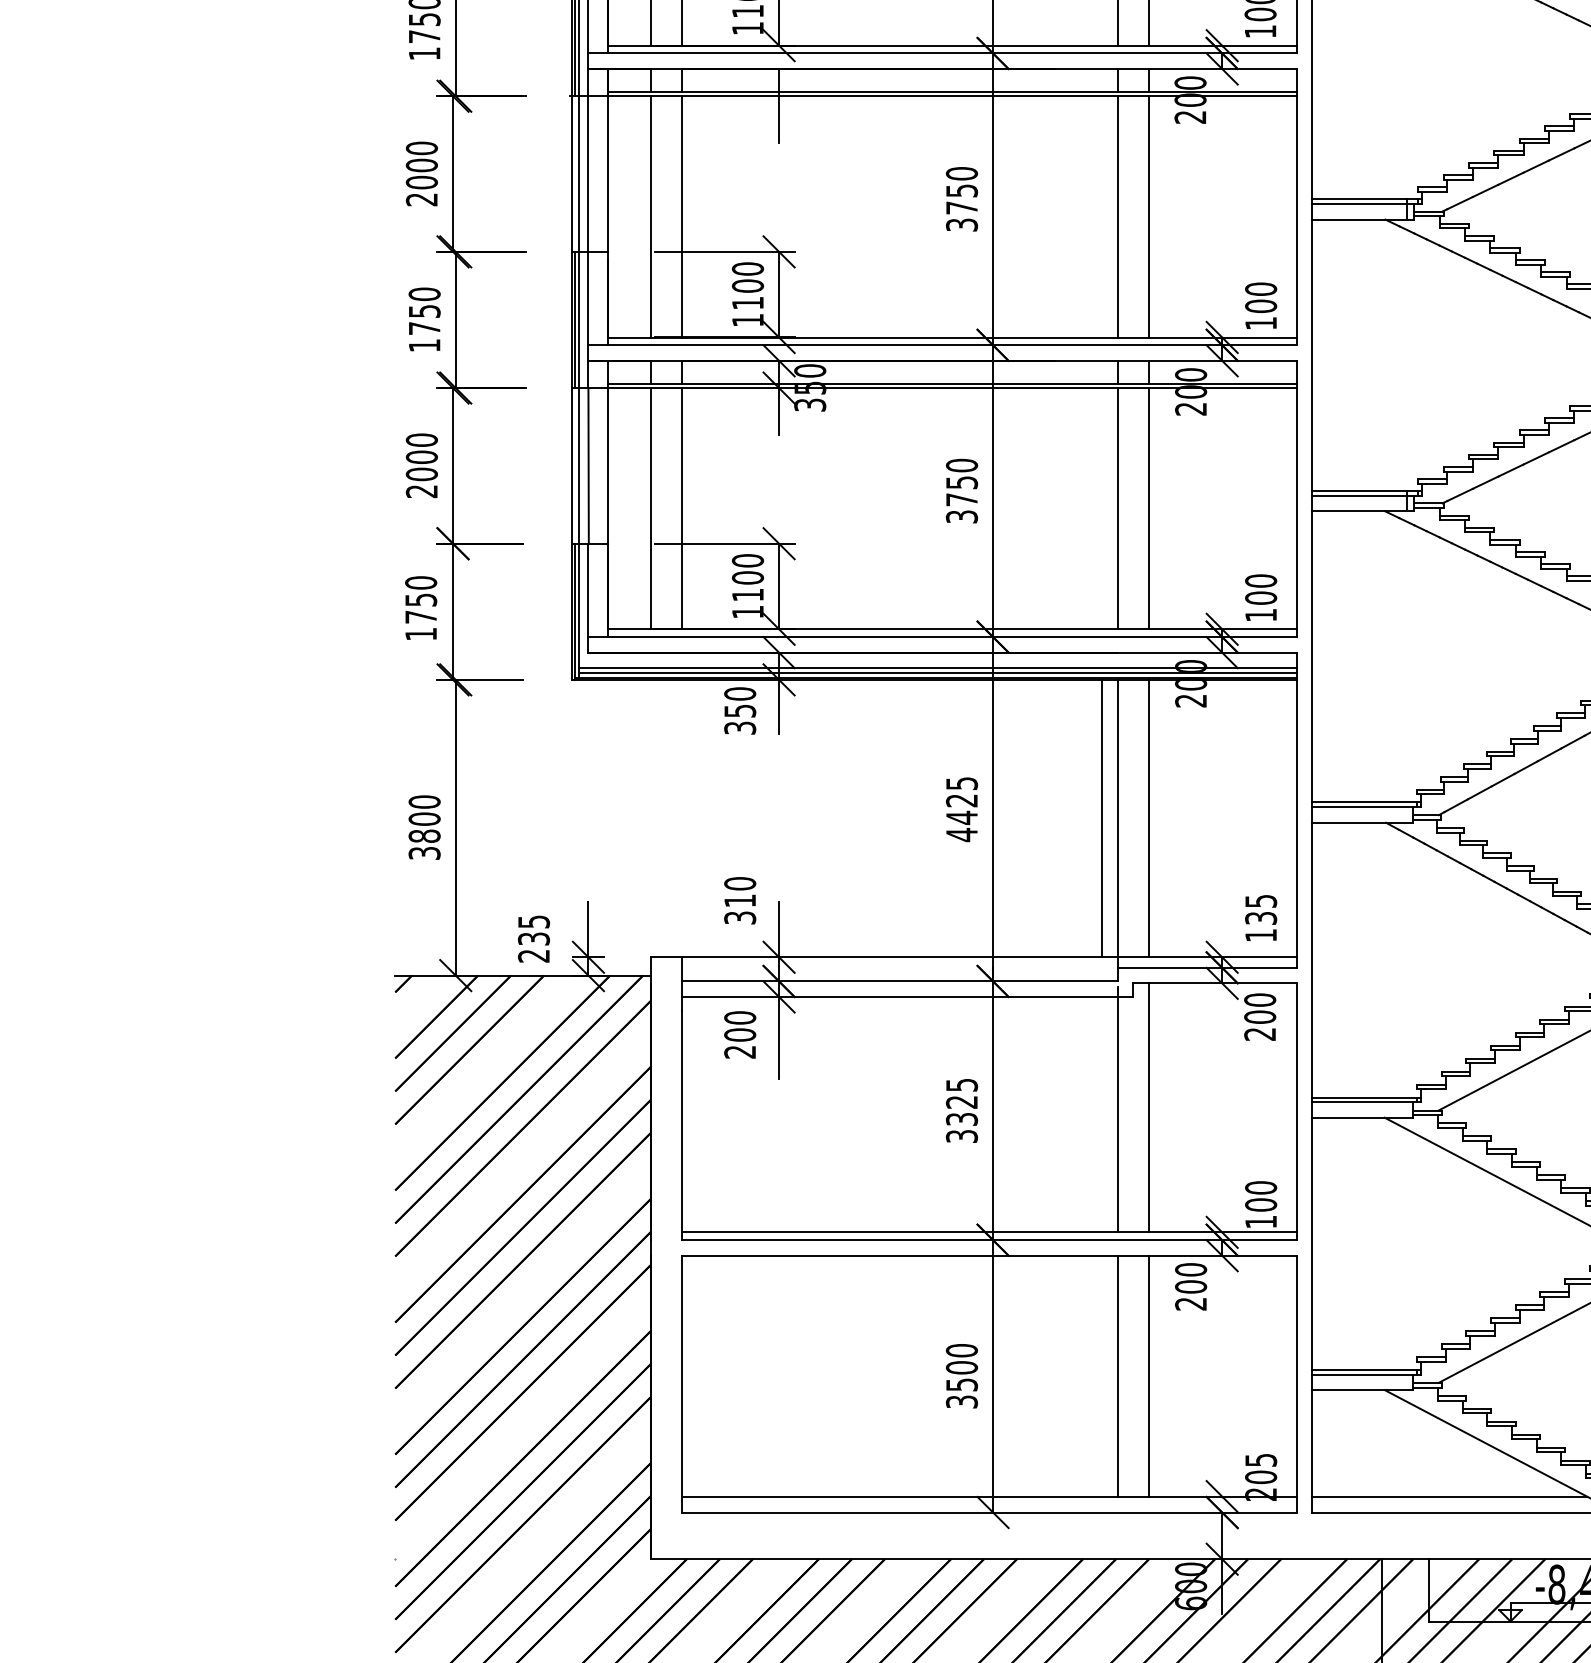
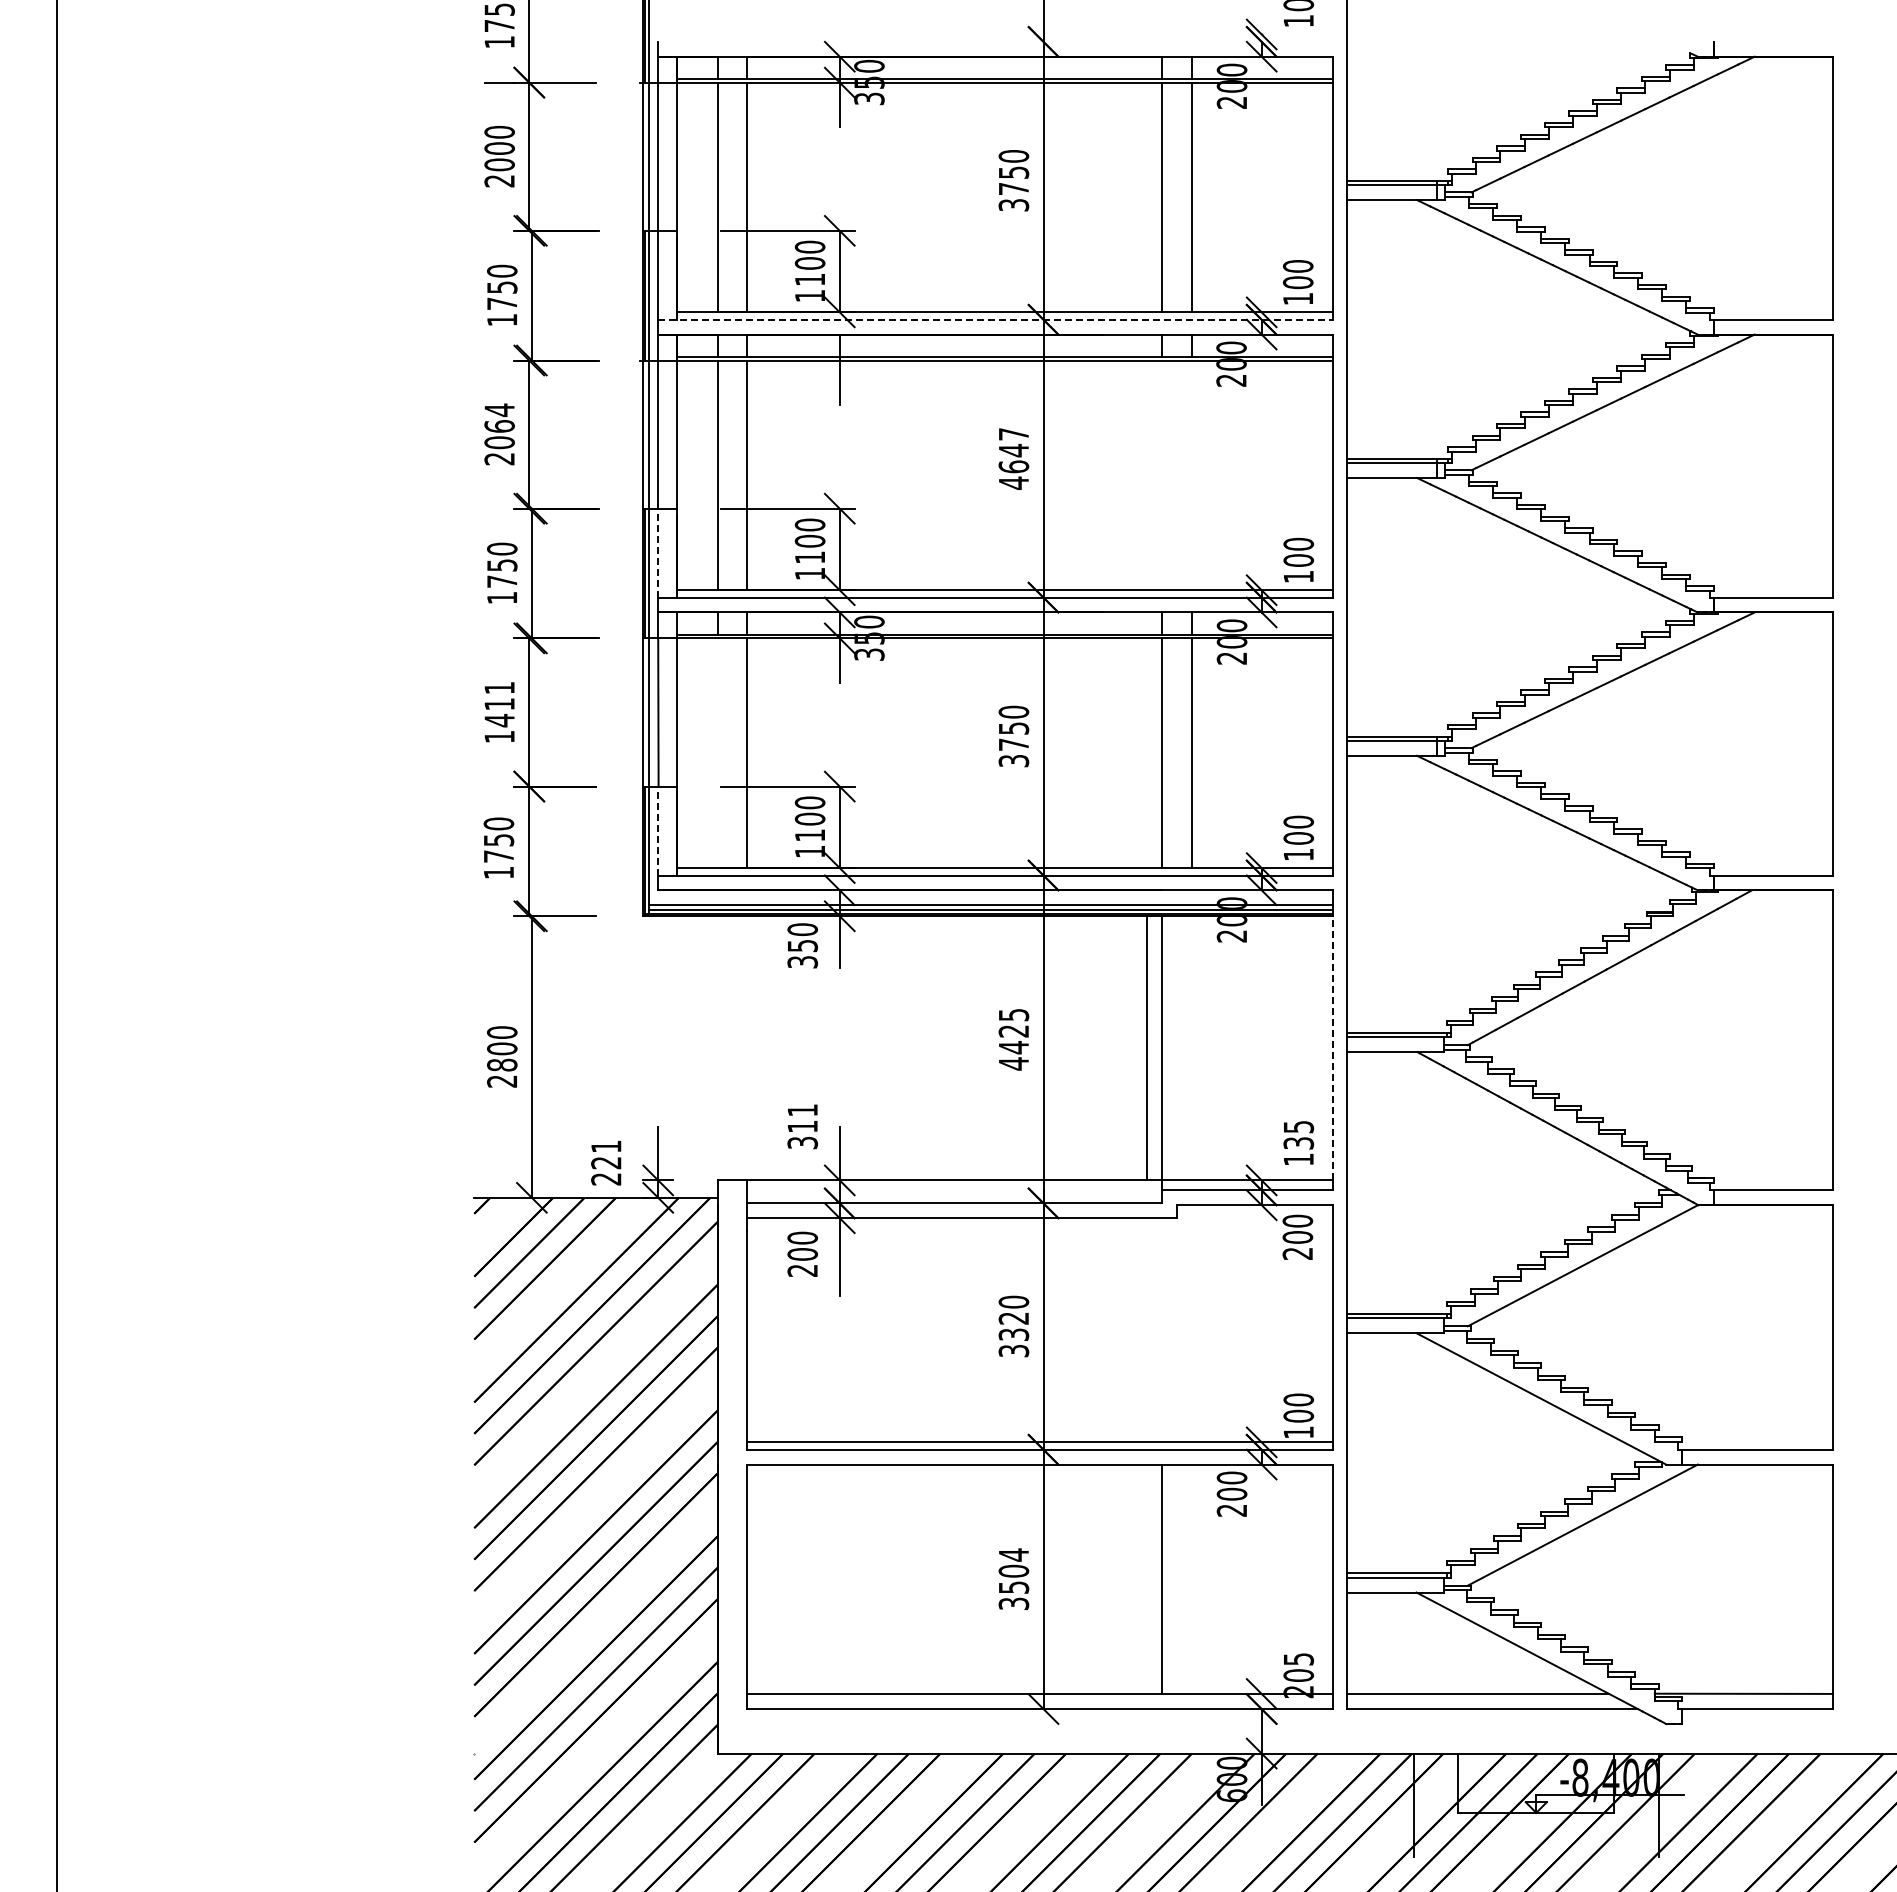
line: (942, 53) -> (995, 319), solid -> dashed
text: (421, 156) -> (499, 417), 2000 -> 2064
text: (961, 199) -> (1013, 458), 3750 -> 4647
line: (1118, 217) -> (1162, 475), removed
line: (1148, 217) -> (1191, 475), removed
line: (588, 297) -> (658, 552), solid -> dashed
text: (421, 465) -> (499, 712), 2000 -> 1411
line: (650, 508) -> (717, 753), removed
line: (588, 589) -> (658, 830), solid -> dashed
line: (1296, 817) -> (1332, 1047), solid -> dashed
line: (1148, 818) -> (1191, 1048), removed
text: (424, 853) -> (502, 1081), 3800 -> 2800
text: (739, 883) -> (802, 1110), 310 -> 311
text: (534, 930) -> (606, 1154), 235 -> 221
text: (961, 1084) -> (1013, 1301), 3325 -> 3320
line: (1148, 1107) -> (1191, 1323), removed
line: (1118, 1109) -> (1162, 1325), removed
text: (961, 1350) -> (1013, 1554), 3500 -> 3504
line: (1148, 1375) -> (1191, 1578), removed

